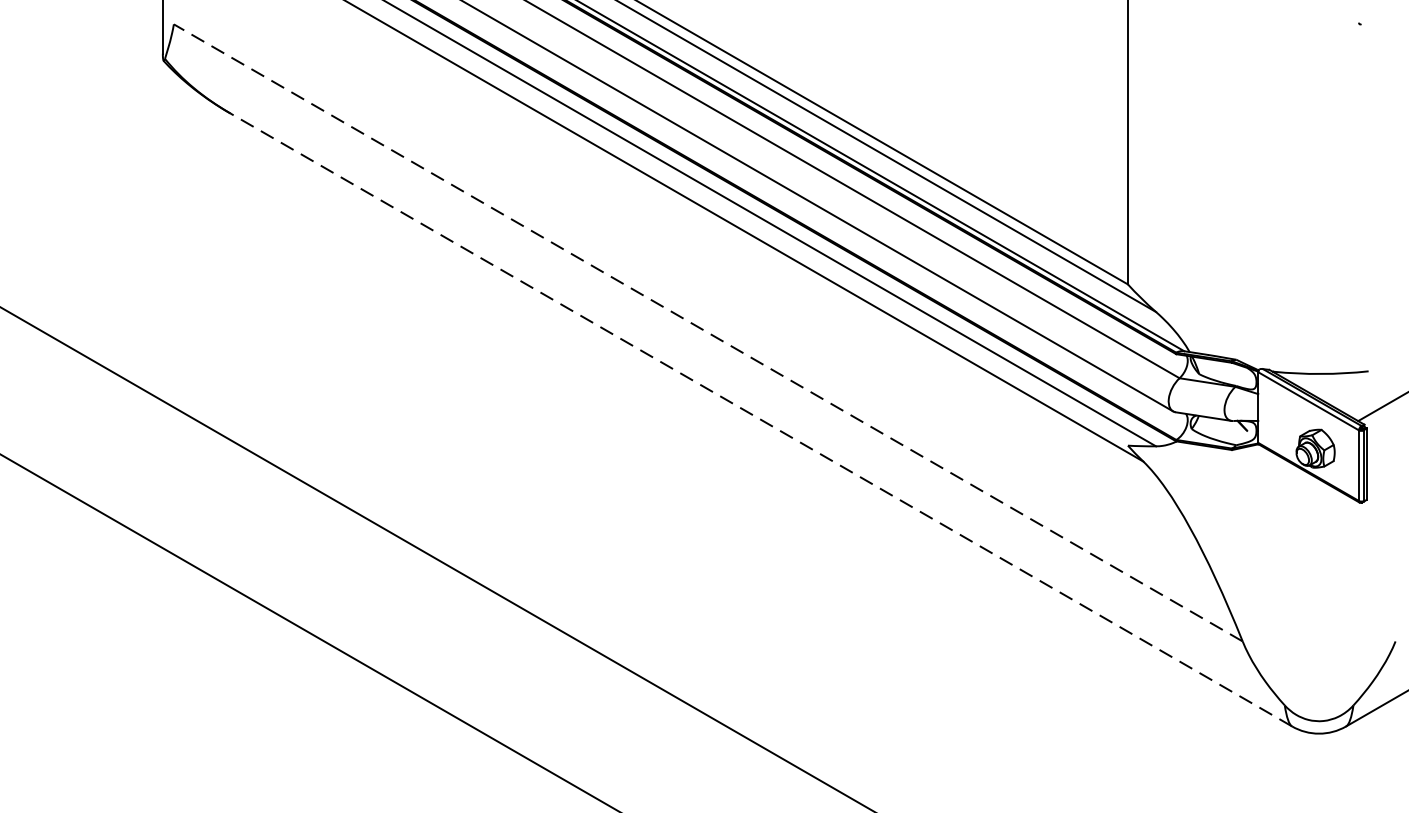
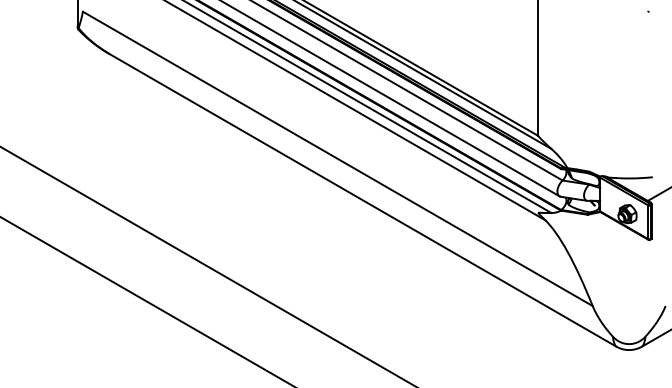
line: (707, 332) -> (337, 158), dashed -> solid
line: (760, 420) -> (362, 200), dashed -> solid

